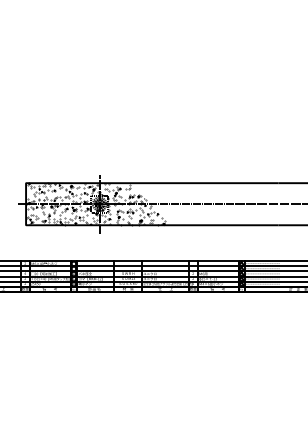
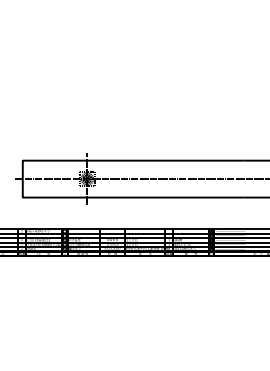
hatch: (95, 203) -> (83, 178), removed

